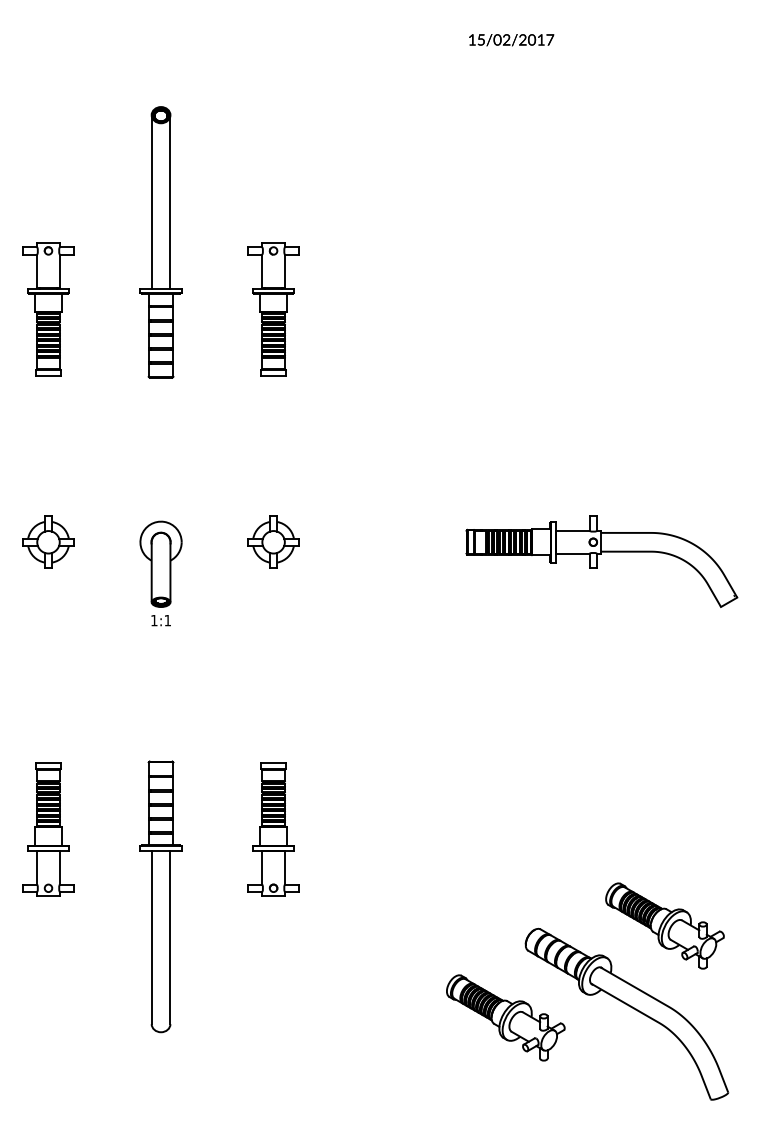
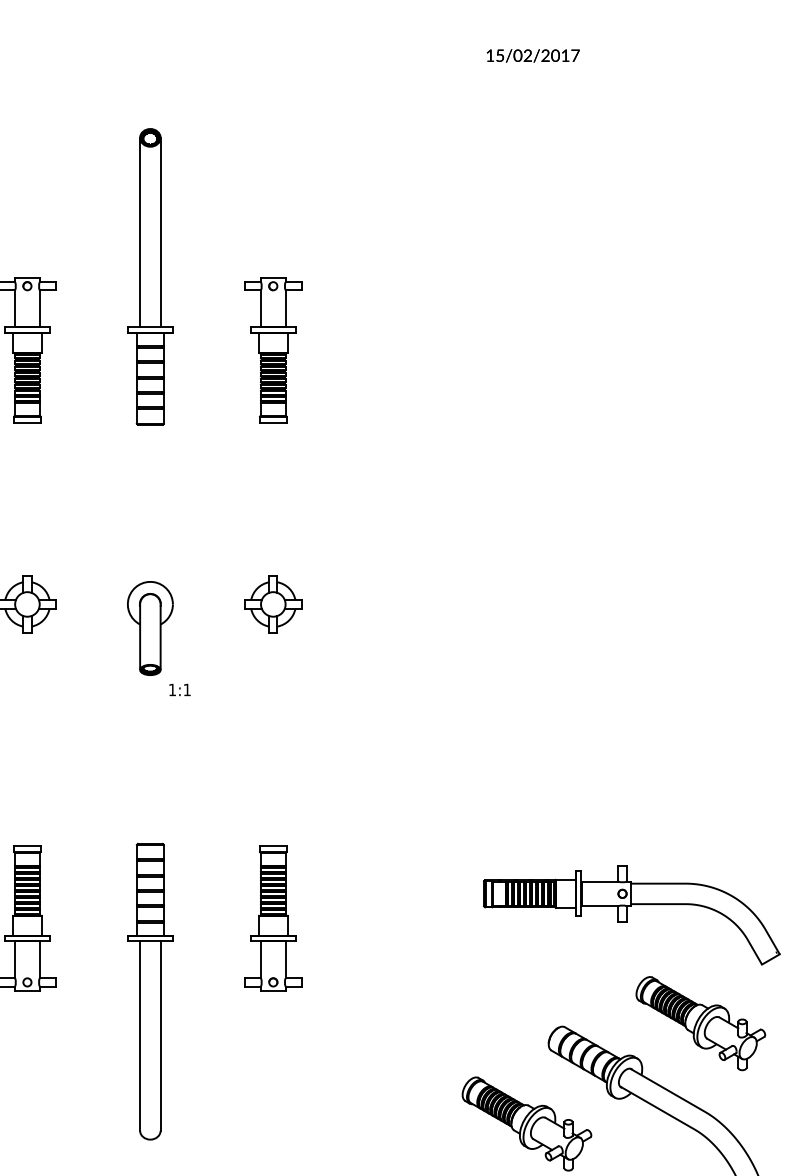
part: (601, 561) -> (631, 914), moved
text: (160, 620) -> (179, 689), moved

